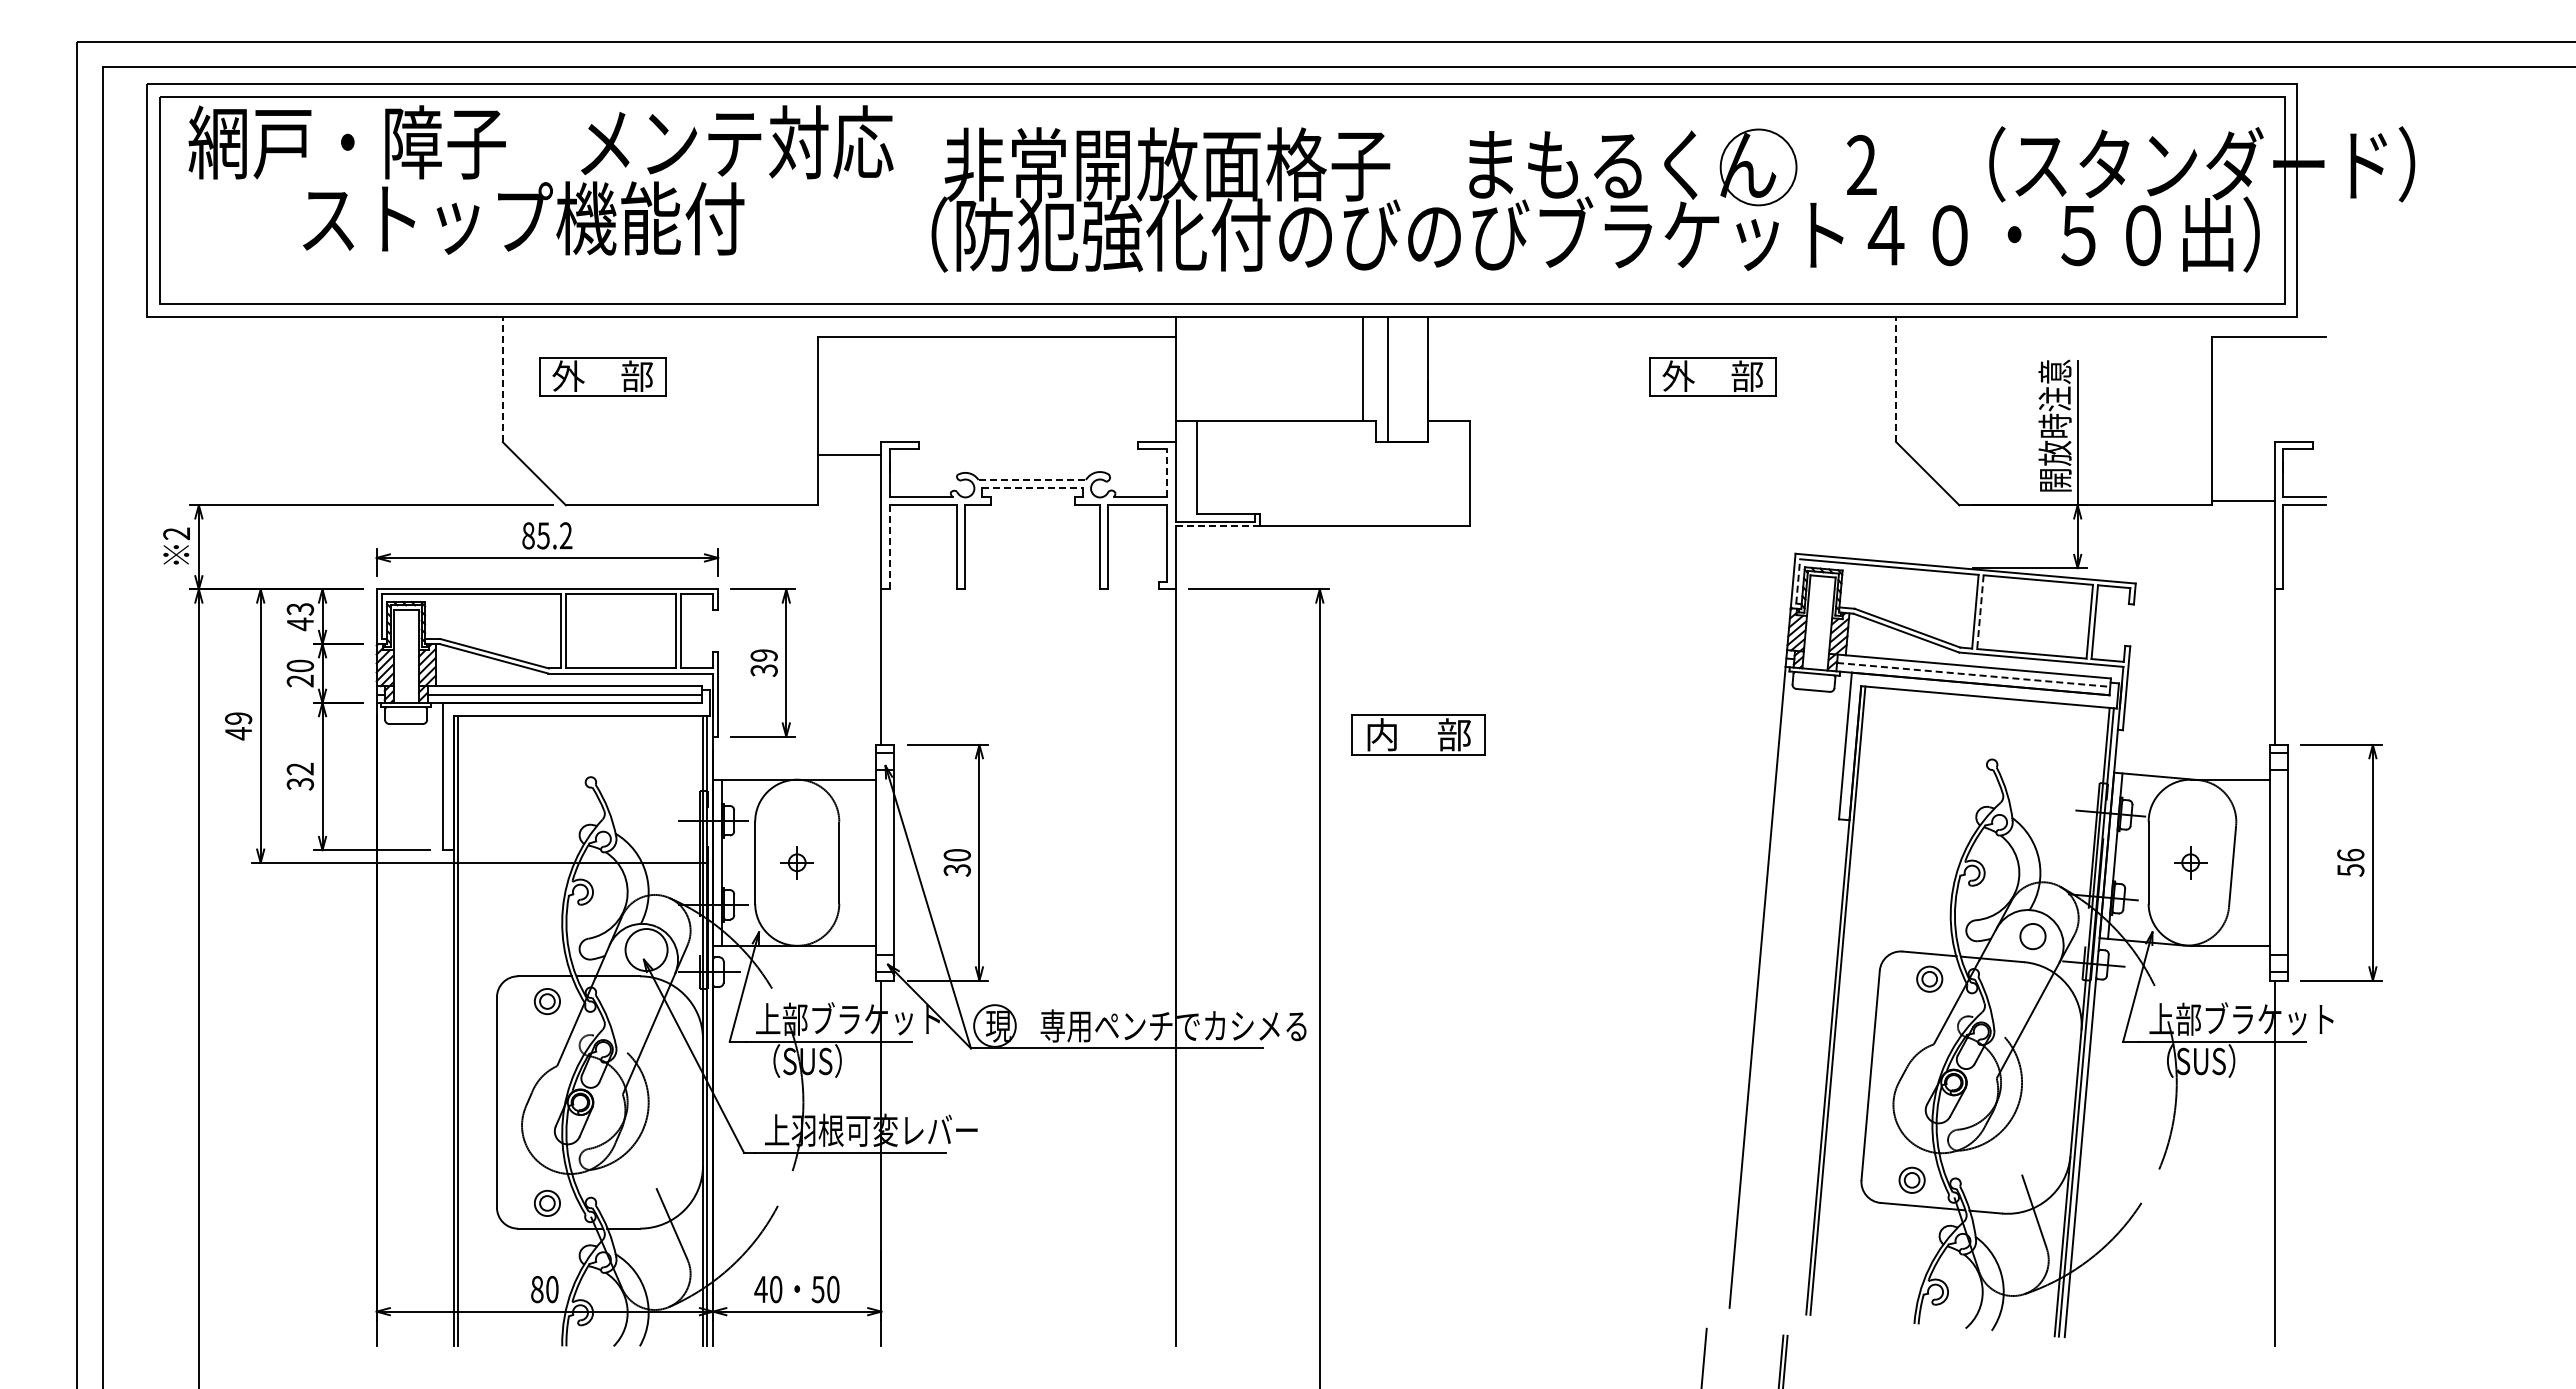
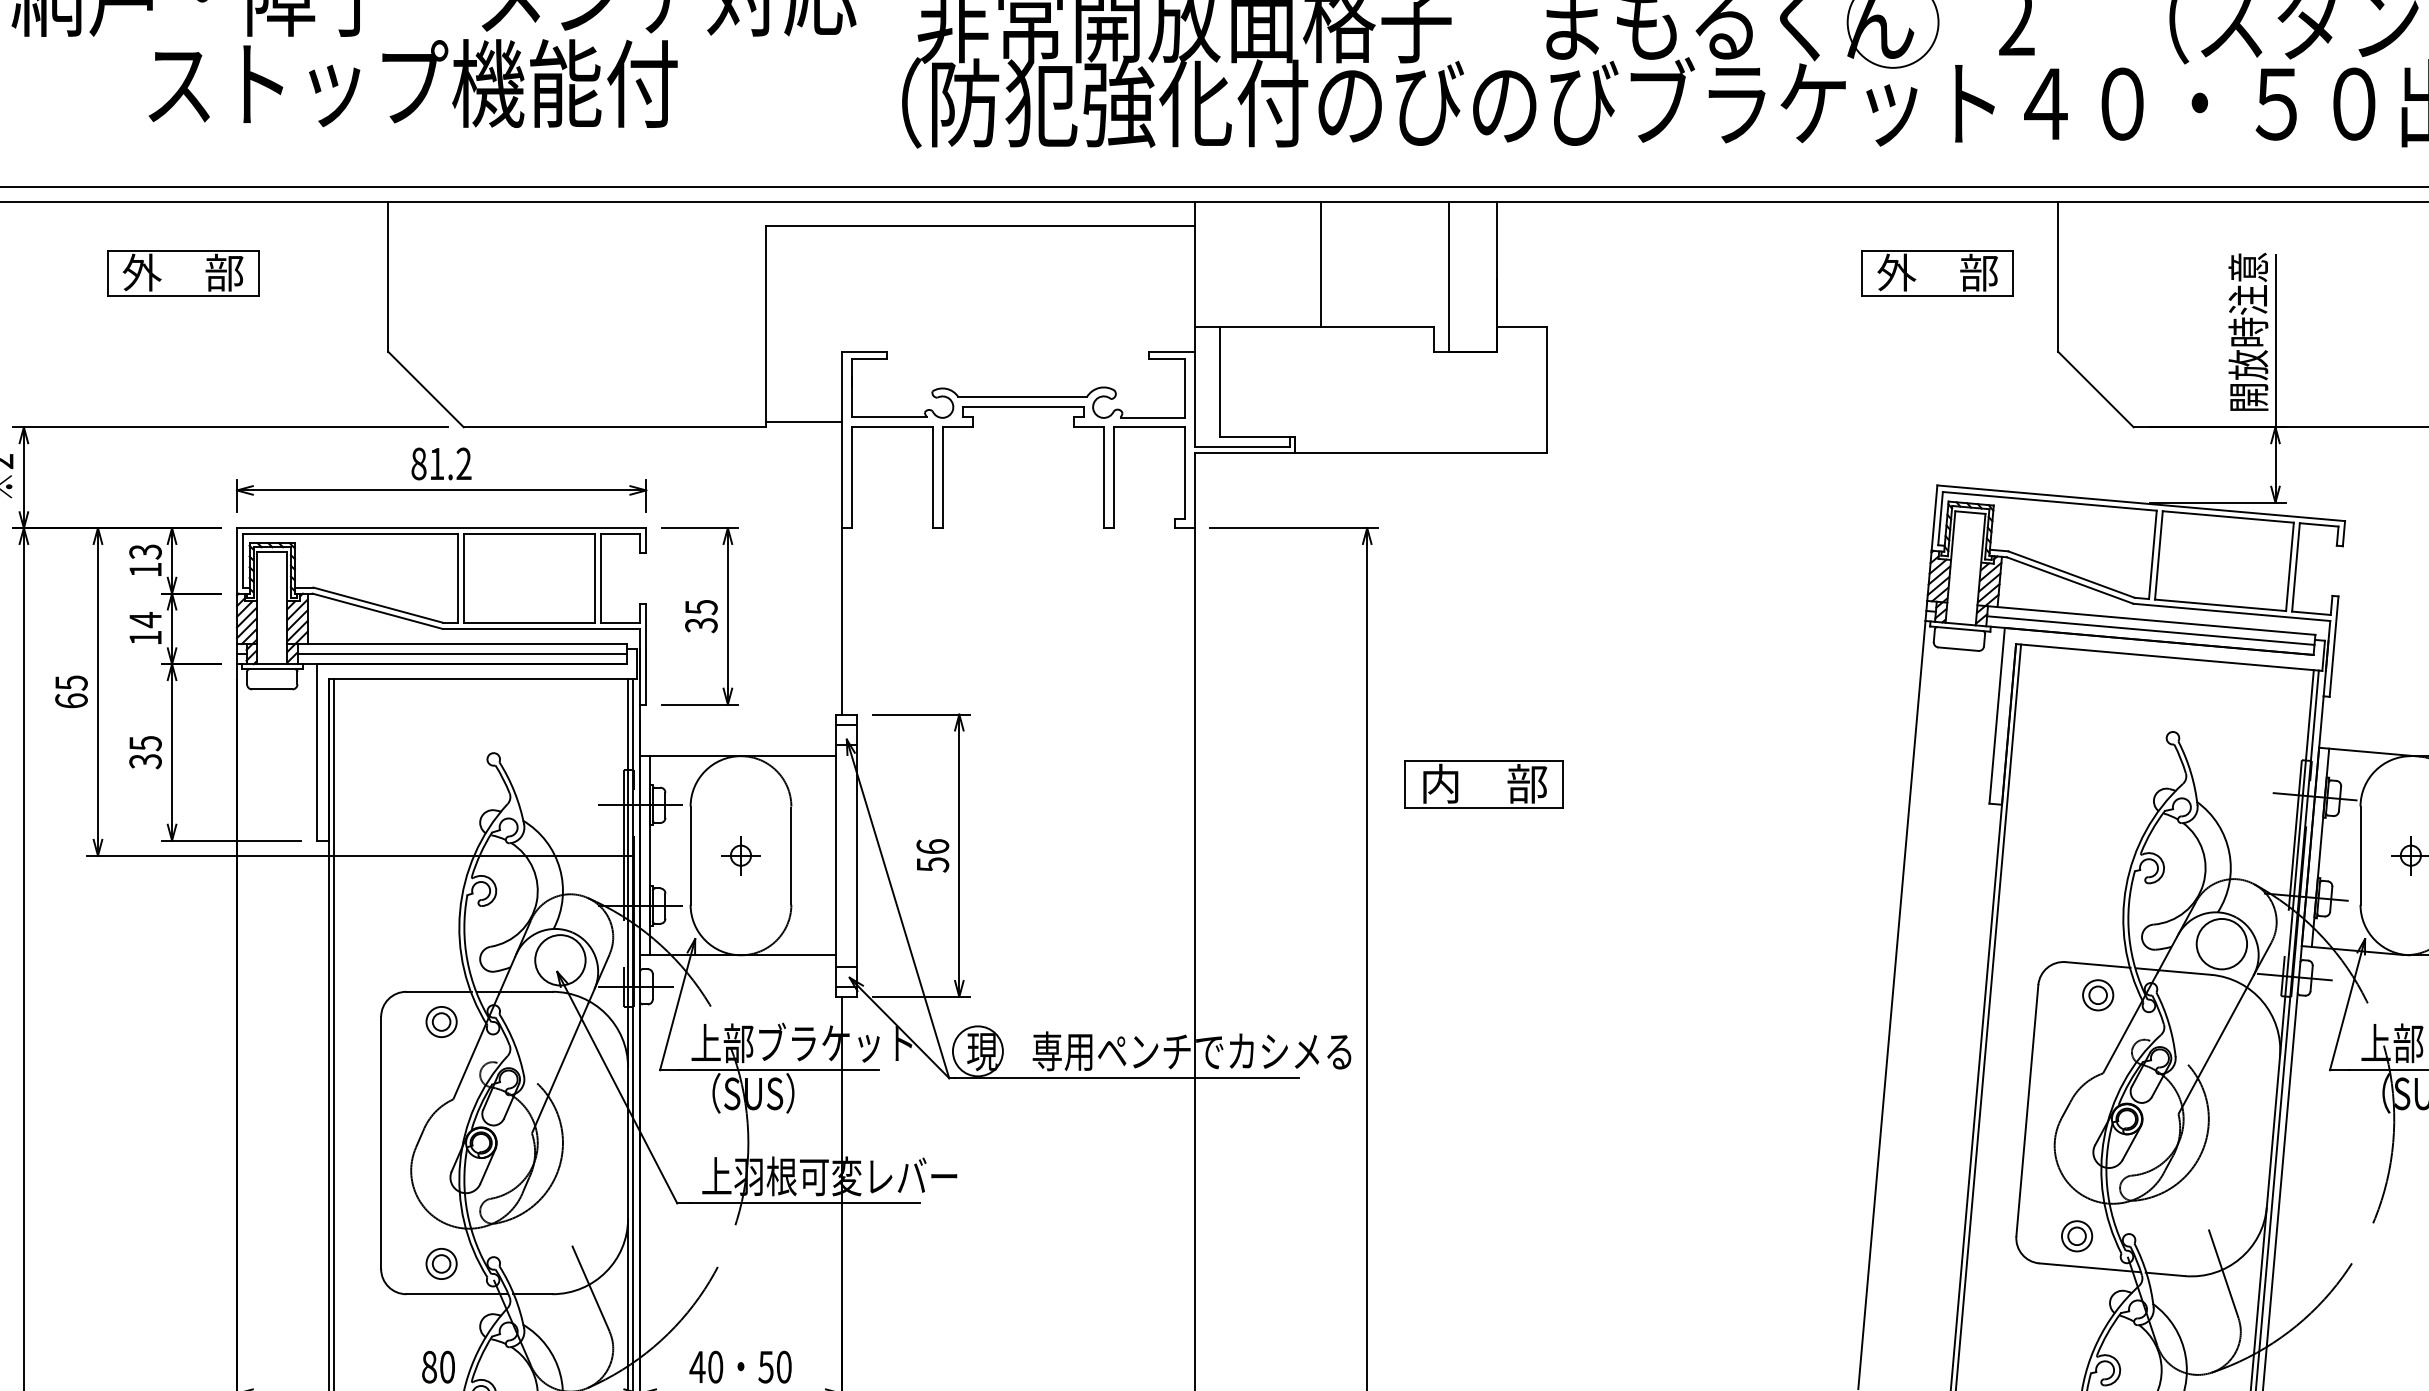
line: (1362, 369) -> (1320, 264), moved
part: (602, 376) -> (182, 272), moved
part: (1712, 376) -> (1937, 272), moved
line: (502, 379) -> (387, 276), dashed -> solid
line: (1896, 379) -> (2058, 276), dashed -> solid
line: (849, 455) -> (803, 422), moved
line: (1167, 472) -> (1184, 388), dashed -> solid
line: (1032, 479) -> (1022, 396), dashed -> solid
line: (1033, 488) -> (1024, 407), dashed -> solid
line: (1218, 526) -> (1245, 452), dashed -> solid
text: (543, 535) -> (436, 463), 85.2 -> 81.2
line: (889, 546) -> (851, 476), dashed -> solid
line: (1798, 580) -> (1940, 517), dashed -> solid
line: (1980, 612) -> (2159, 555), dashed -> solid
text: (300, 624) -> (145, 570), 43 -> 13
text: (763, 655) -> (700, 607), 39 -> 35
text: (300, 673) -> (145, 628), 20 -> 14
line: (1974, 674) -> (2151, 630), dashed -> solid
text: (238, 726) -> (71, 692), 49 -> 65
part: (1418, 734) -> (1484, 783), moved
text: (300, 768) -> (145, 742), 32 -> 35
text: (956, 862) -> (931, 855), 30 -> 56
circle: (2032, 936) -> (2221, 944), size x1.67

